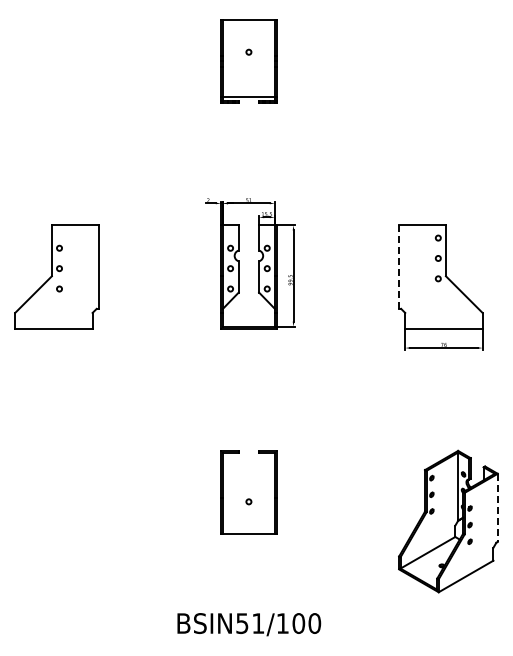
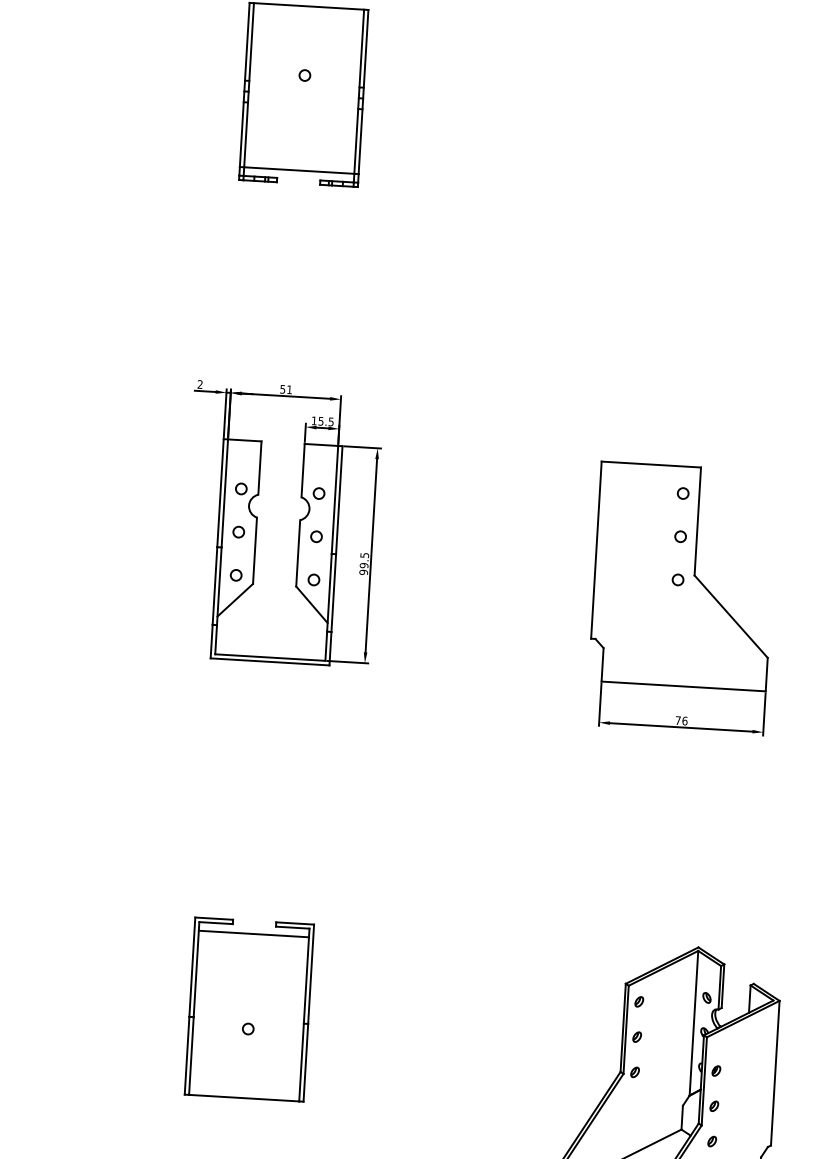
line: (399, 267) -> (597, 550), dashed -> solid
line: (248, 457) -> (252, 934), added
line: (497, 508) -> (774, 1074), dashed -> solid

